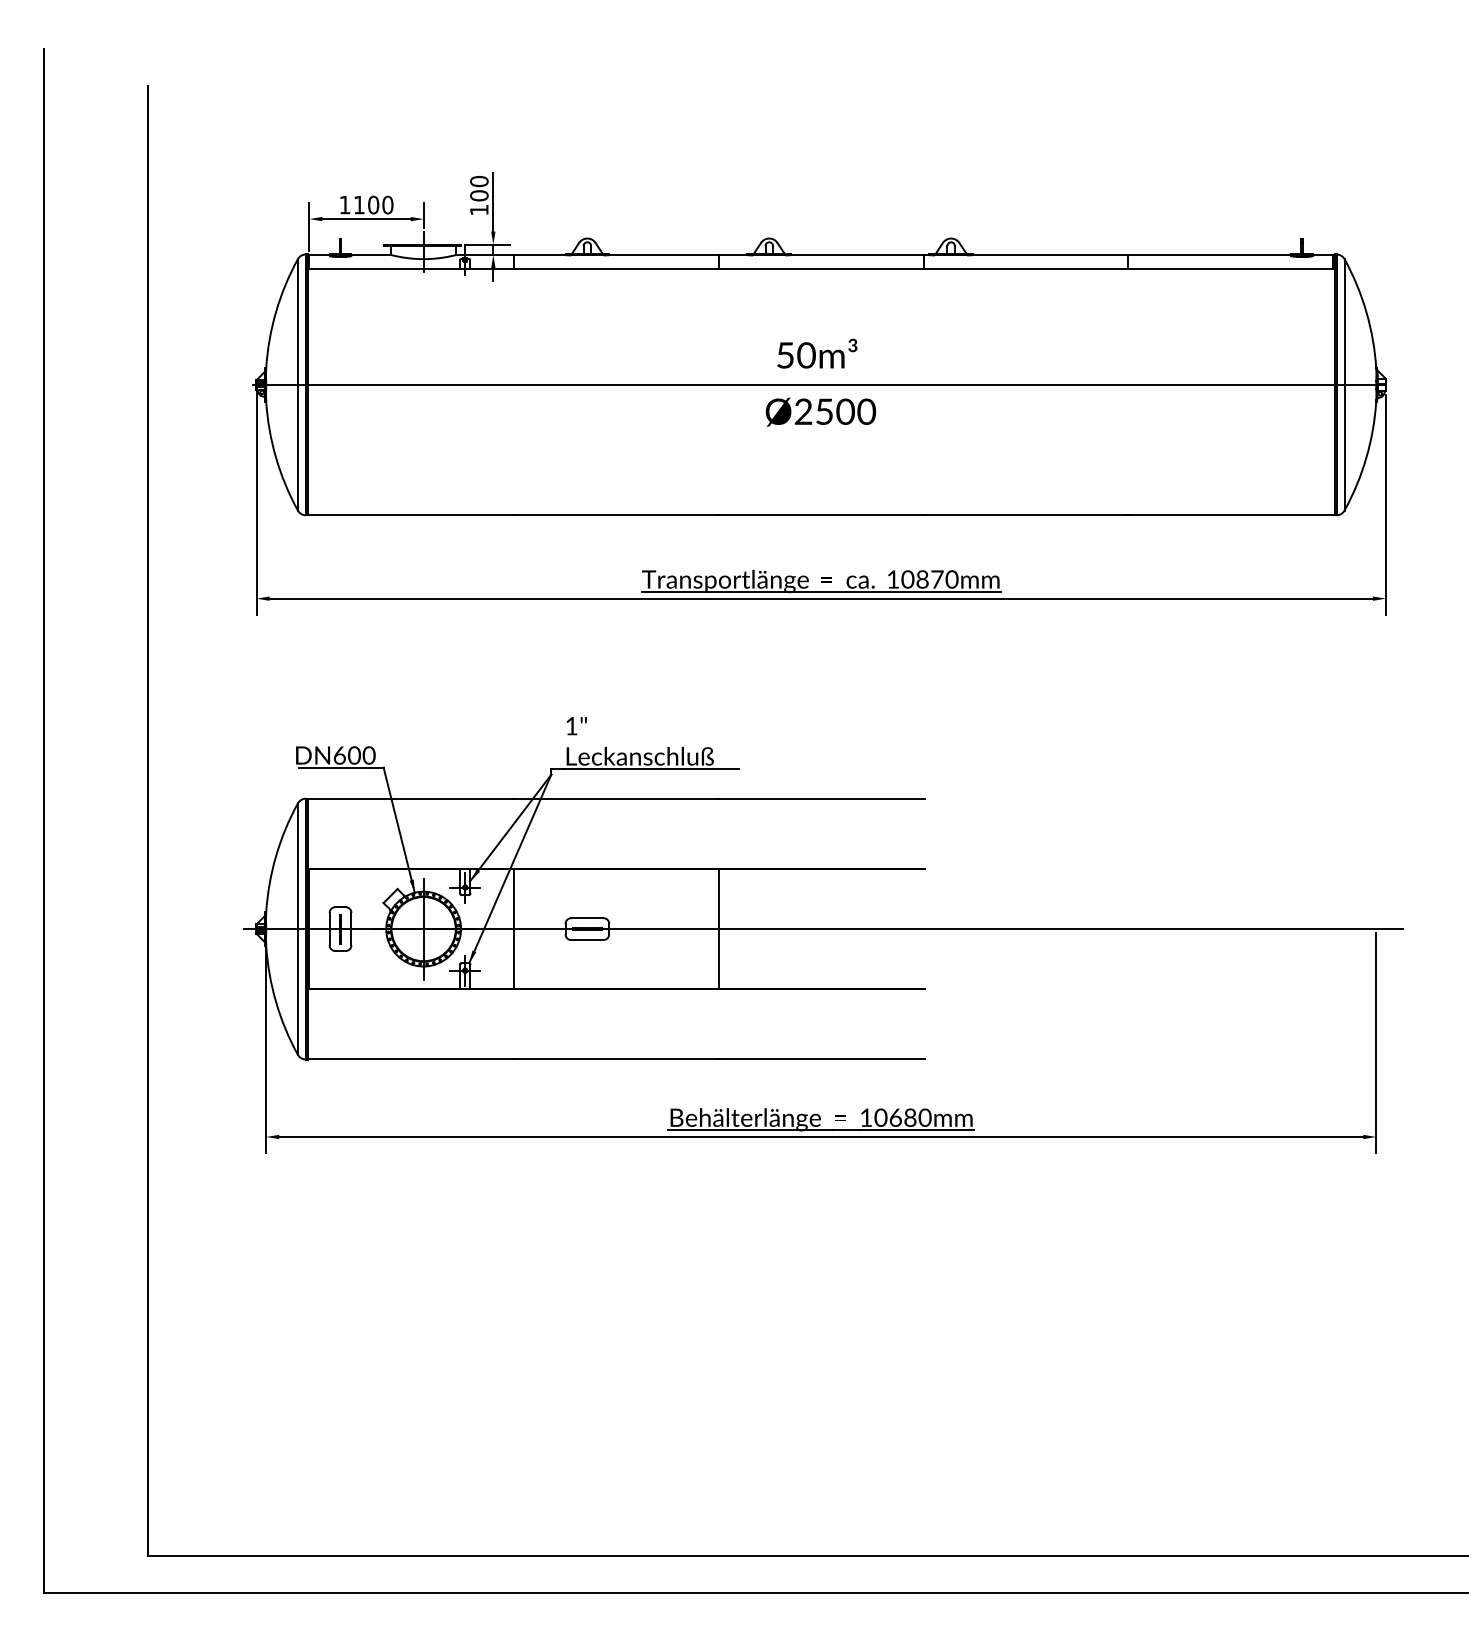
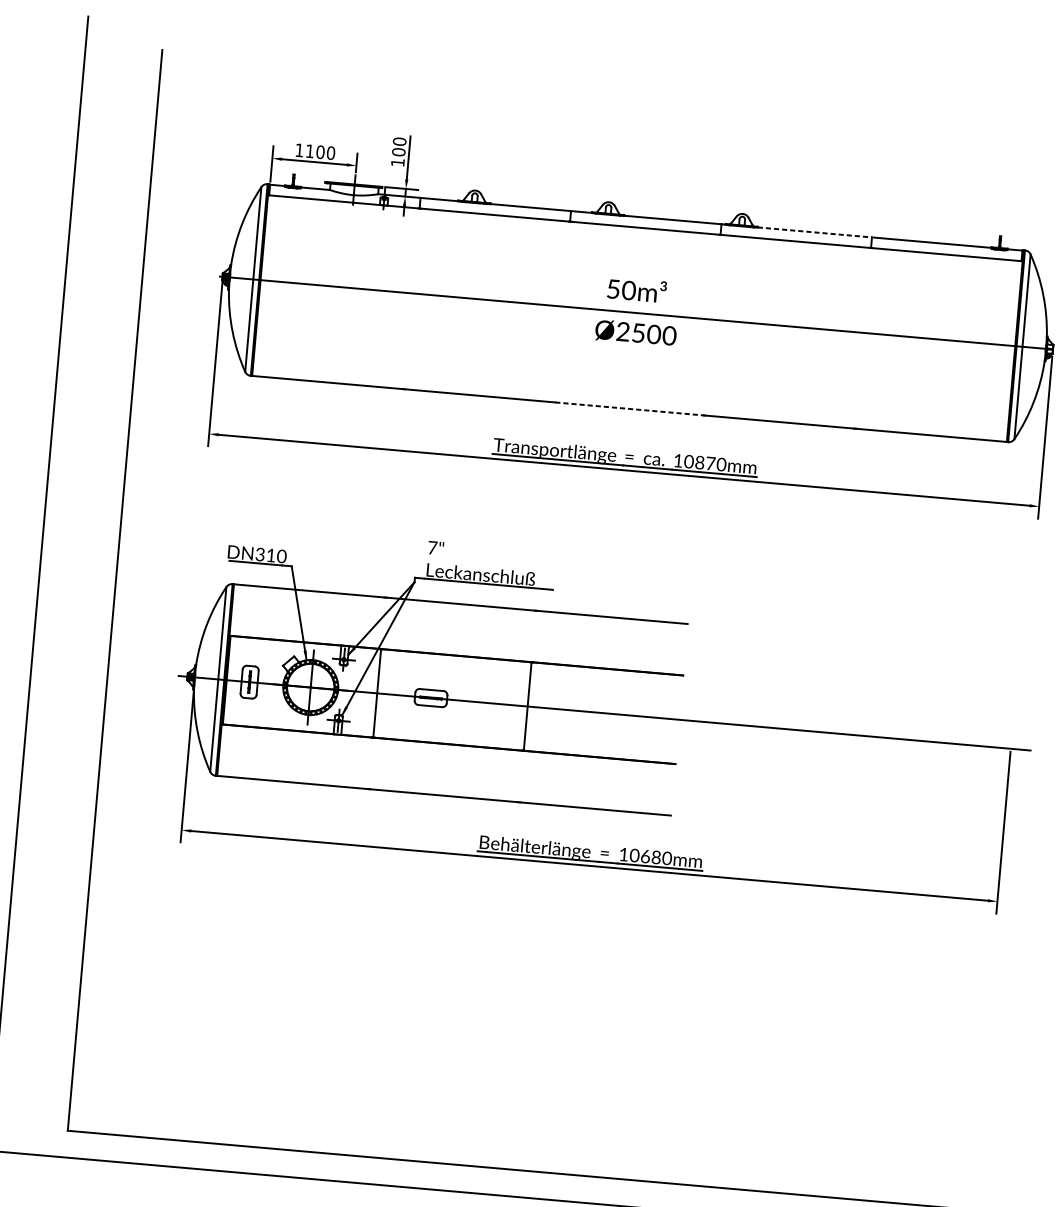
line: (1050, 254) -> (814, 232), solid -> dashed
line: (821, 515) -> (629, 409), solid -> dashed
text: (571, 726) -> (432, 548), 1" -> 7"
text: (347, 755) -> (265, 555), DN600 -> DN310

